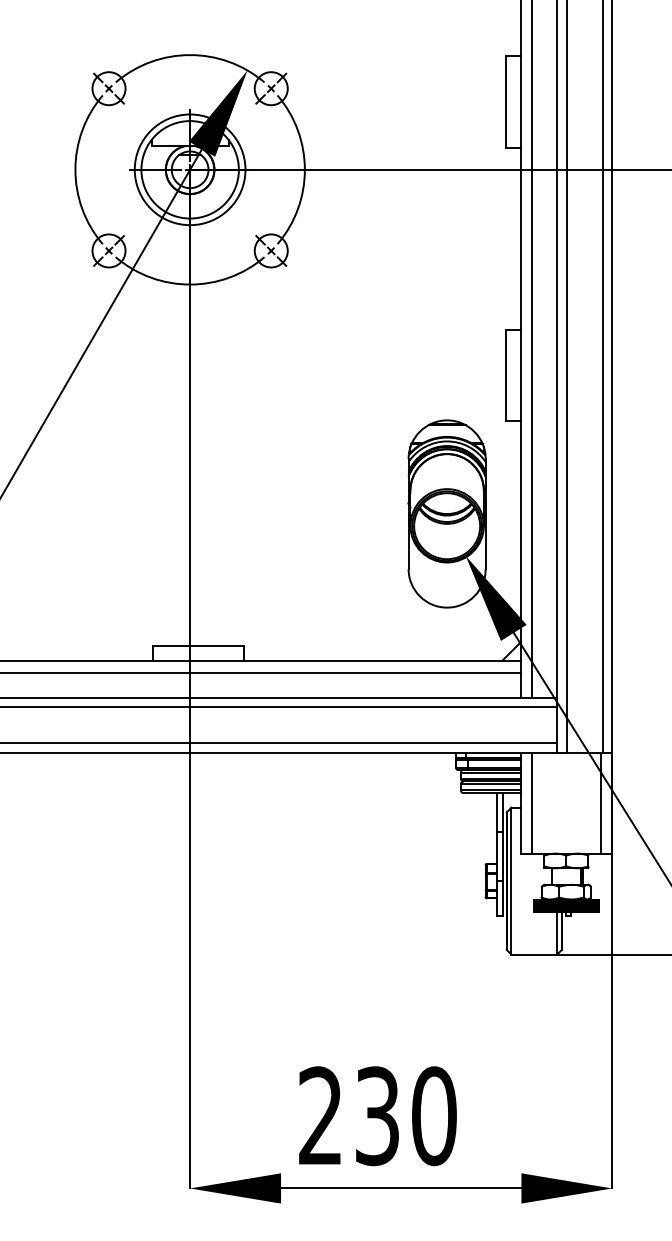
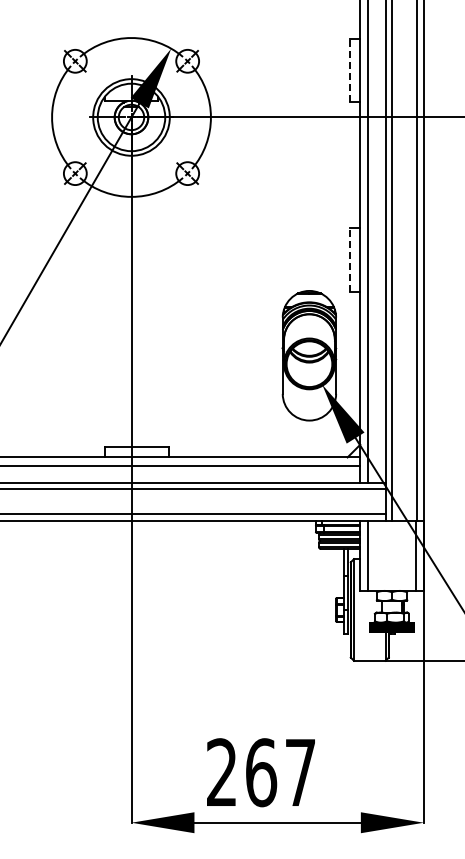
line: (506, 101) -> (350, 70), solid -> dashed
line: (506, 374) -> (350, 259), solid -> dashed
text: (406, 1115) -> (281, 772), 230 -> 267

